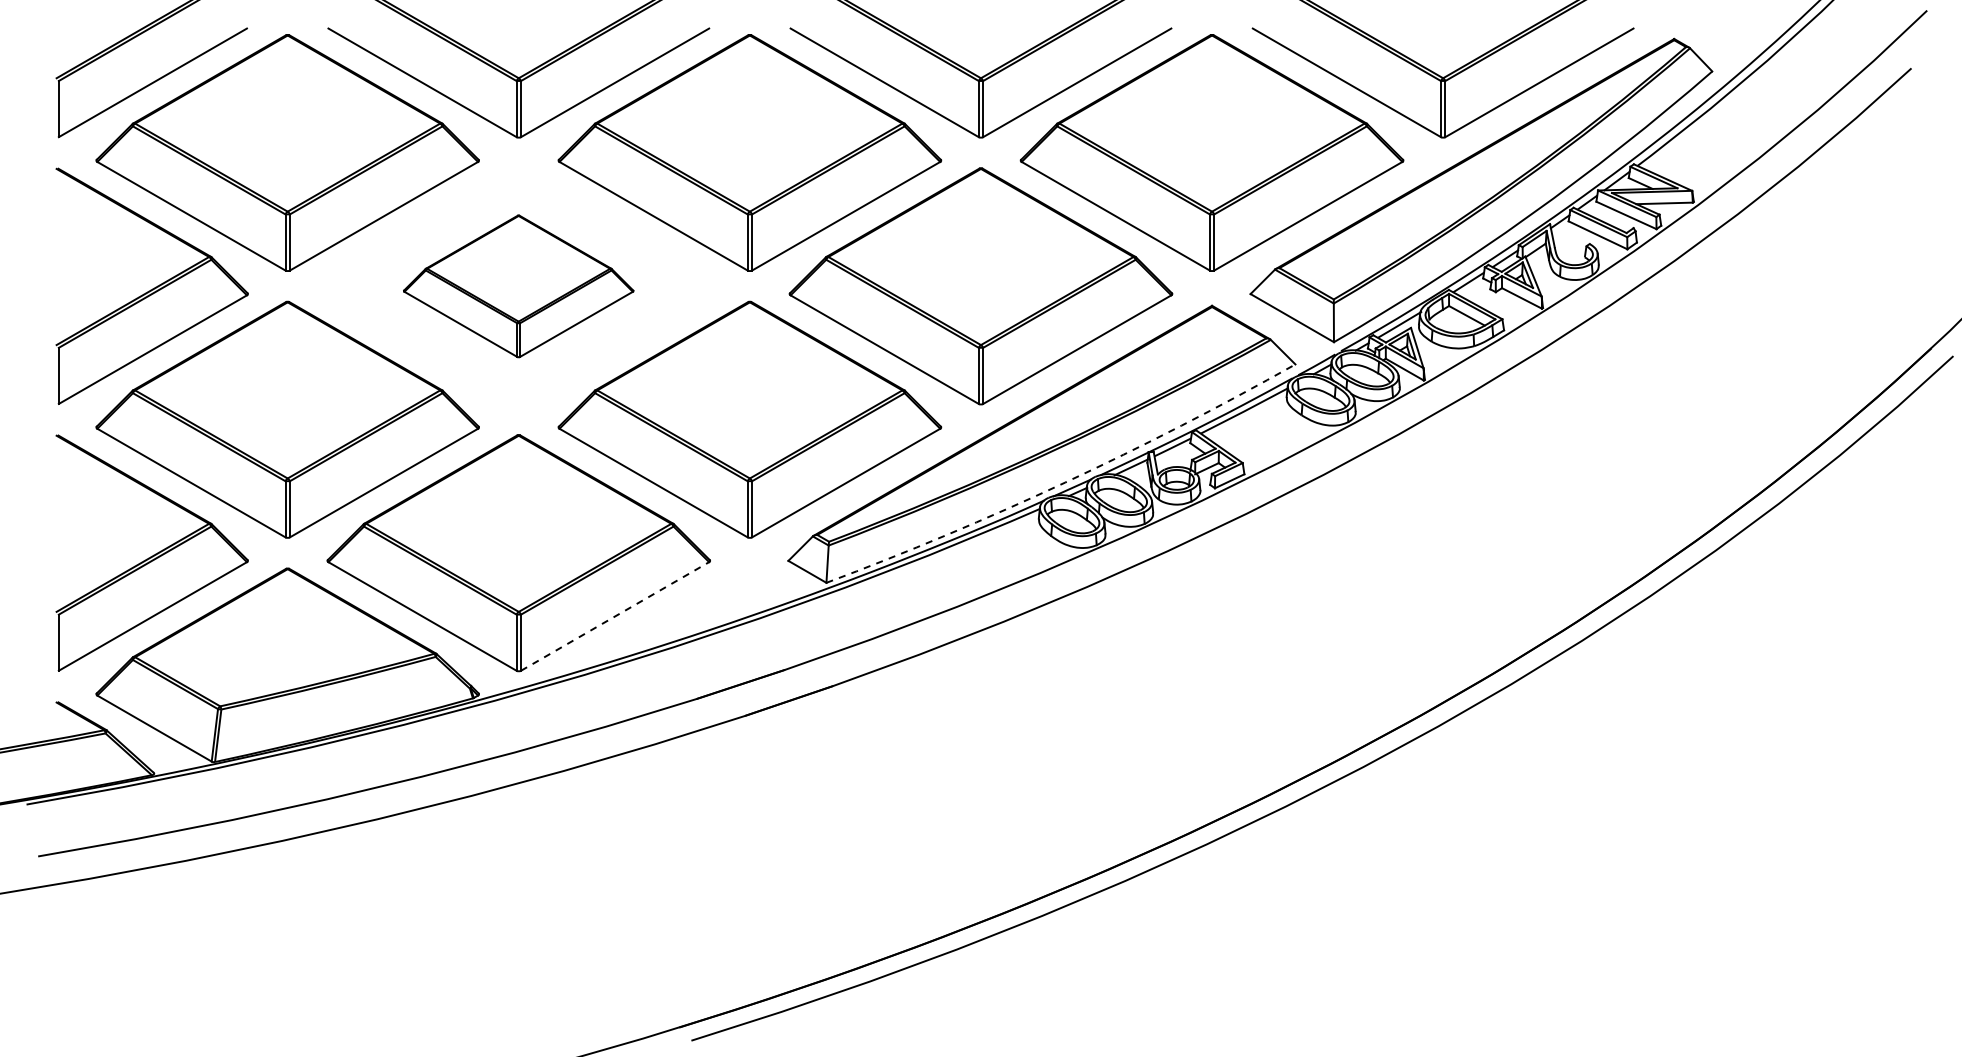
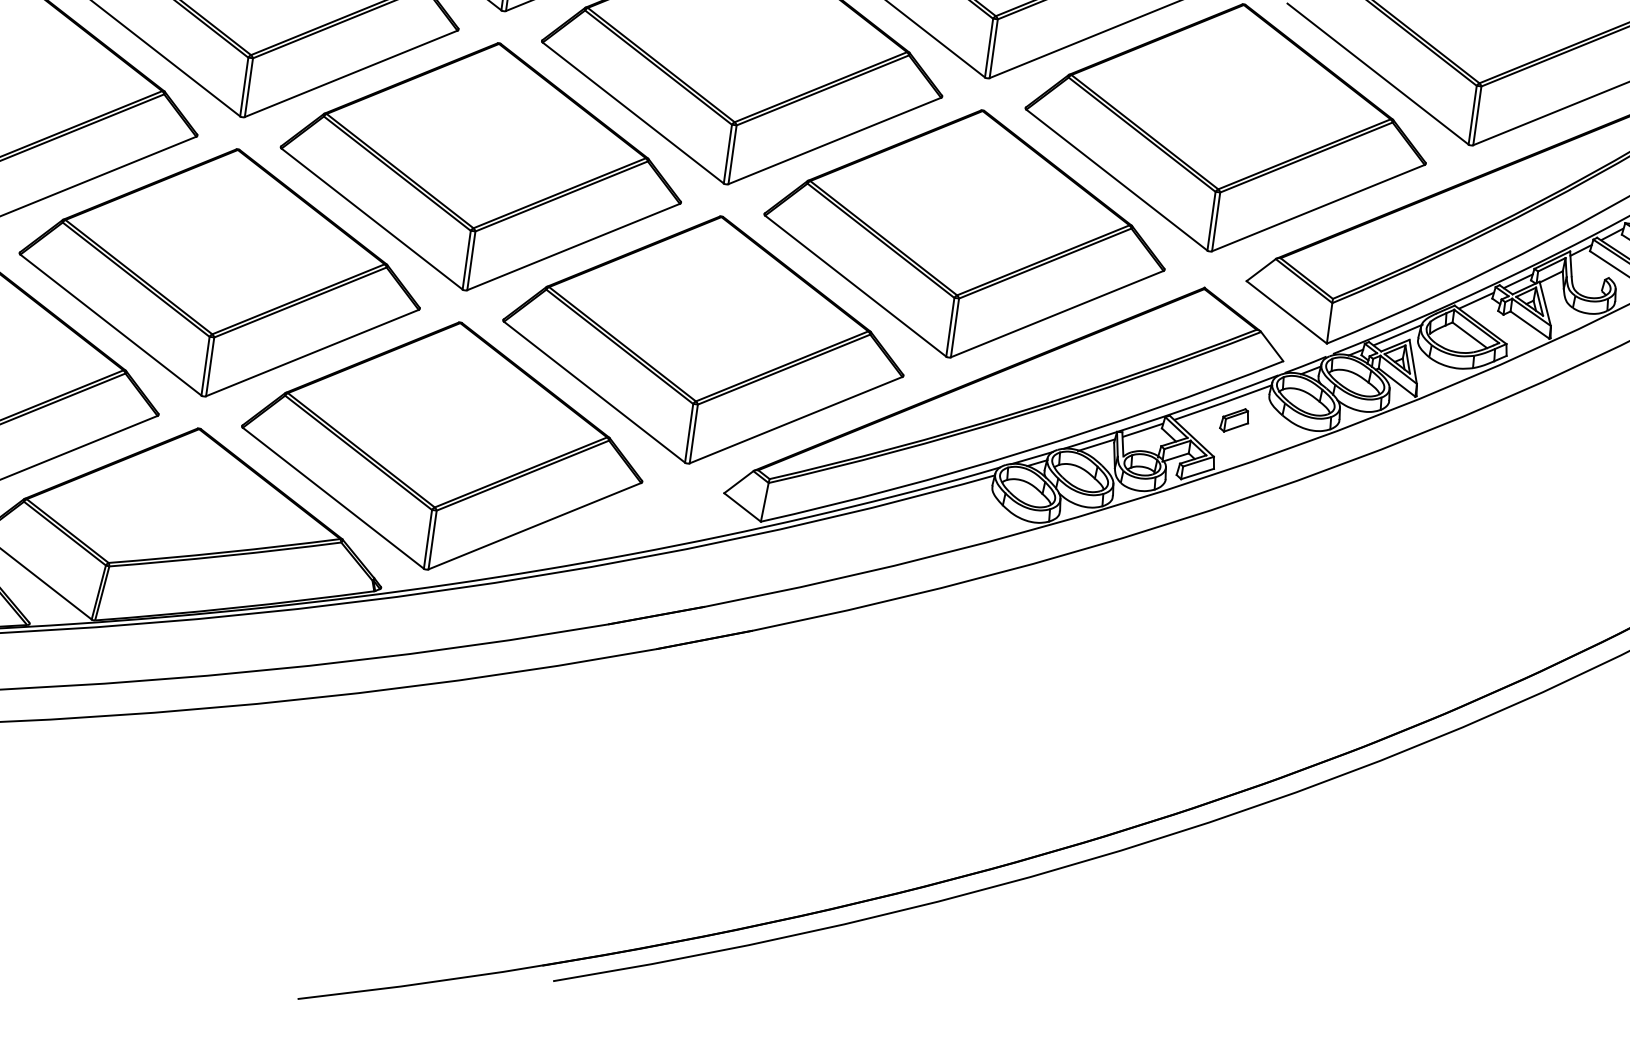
part: (518, 286) -> (481, 166), size x1.67
part: (1257, 426) -> (1234, 420), added
arc: (1065, 482) -> (1025, 451), dashed -> solid
line: (615, 616) -> (535, 526), dashed -> solid

